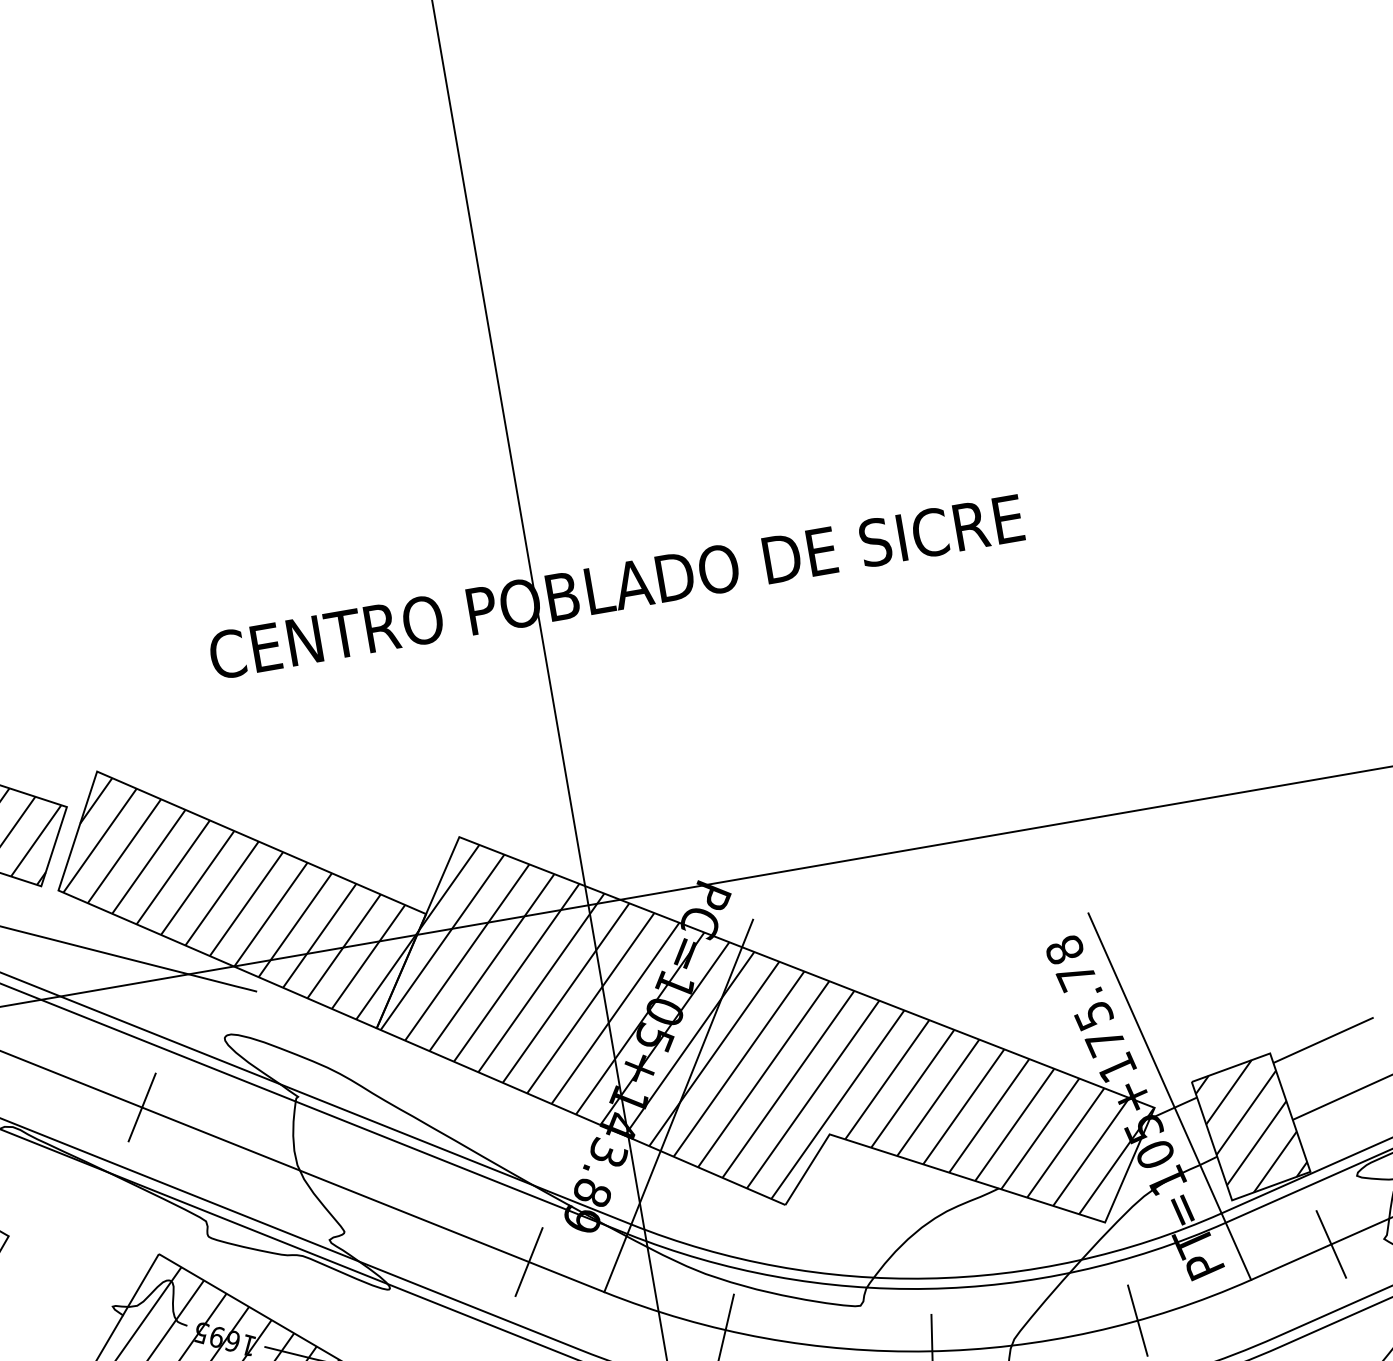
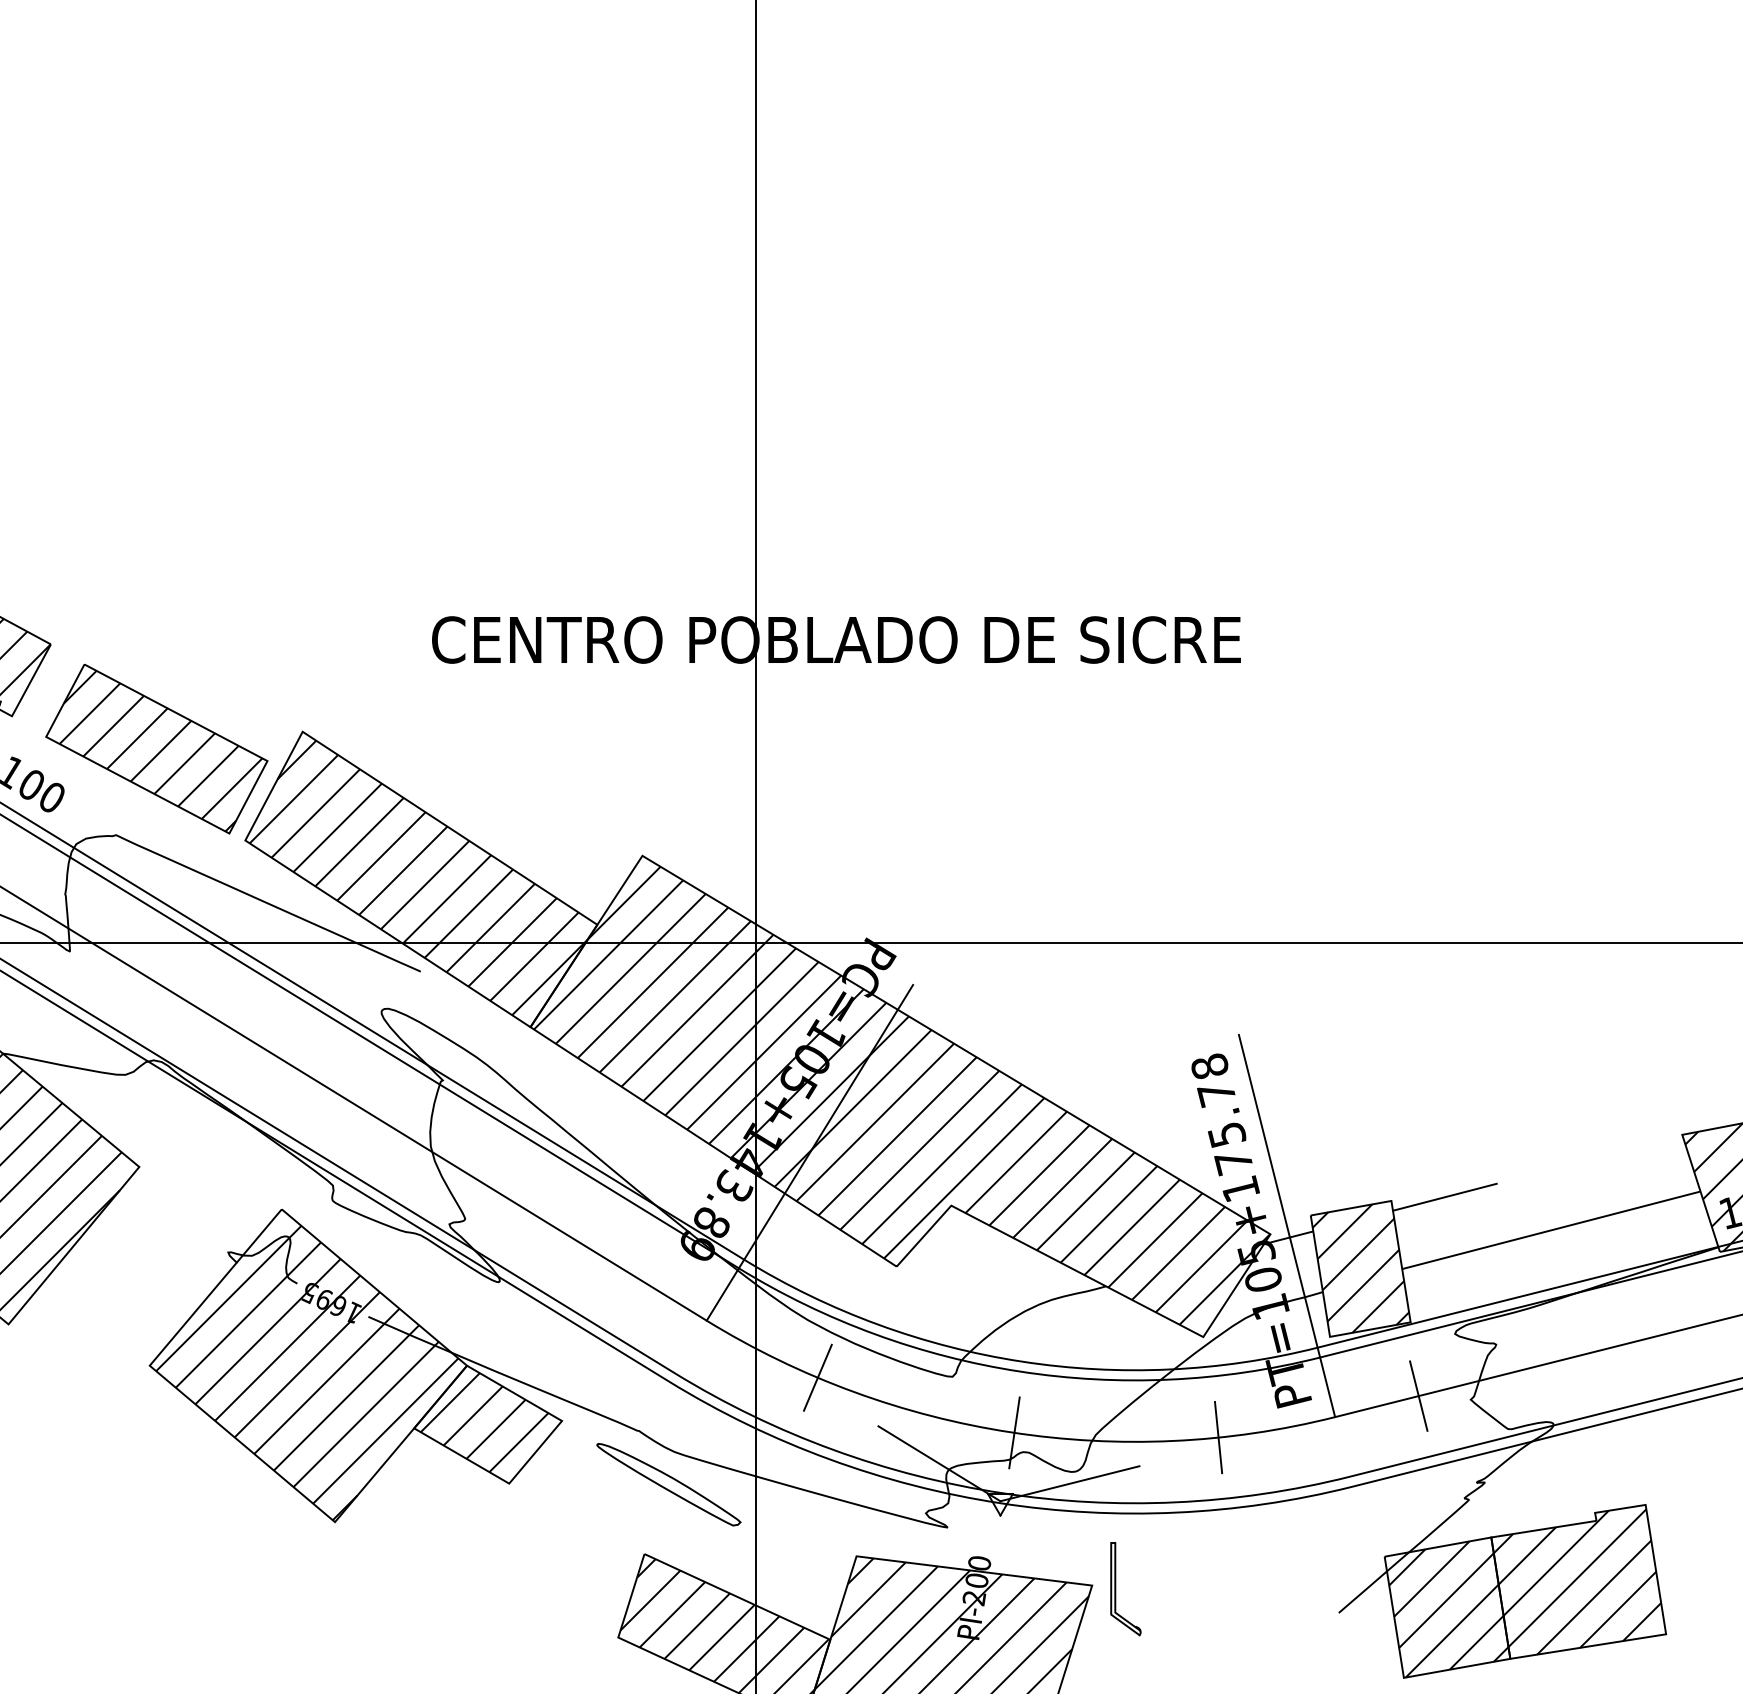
line: (141, 1107) -> (289, 1064), removed
line: (528, 1261) -> (638, 1278), removed

